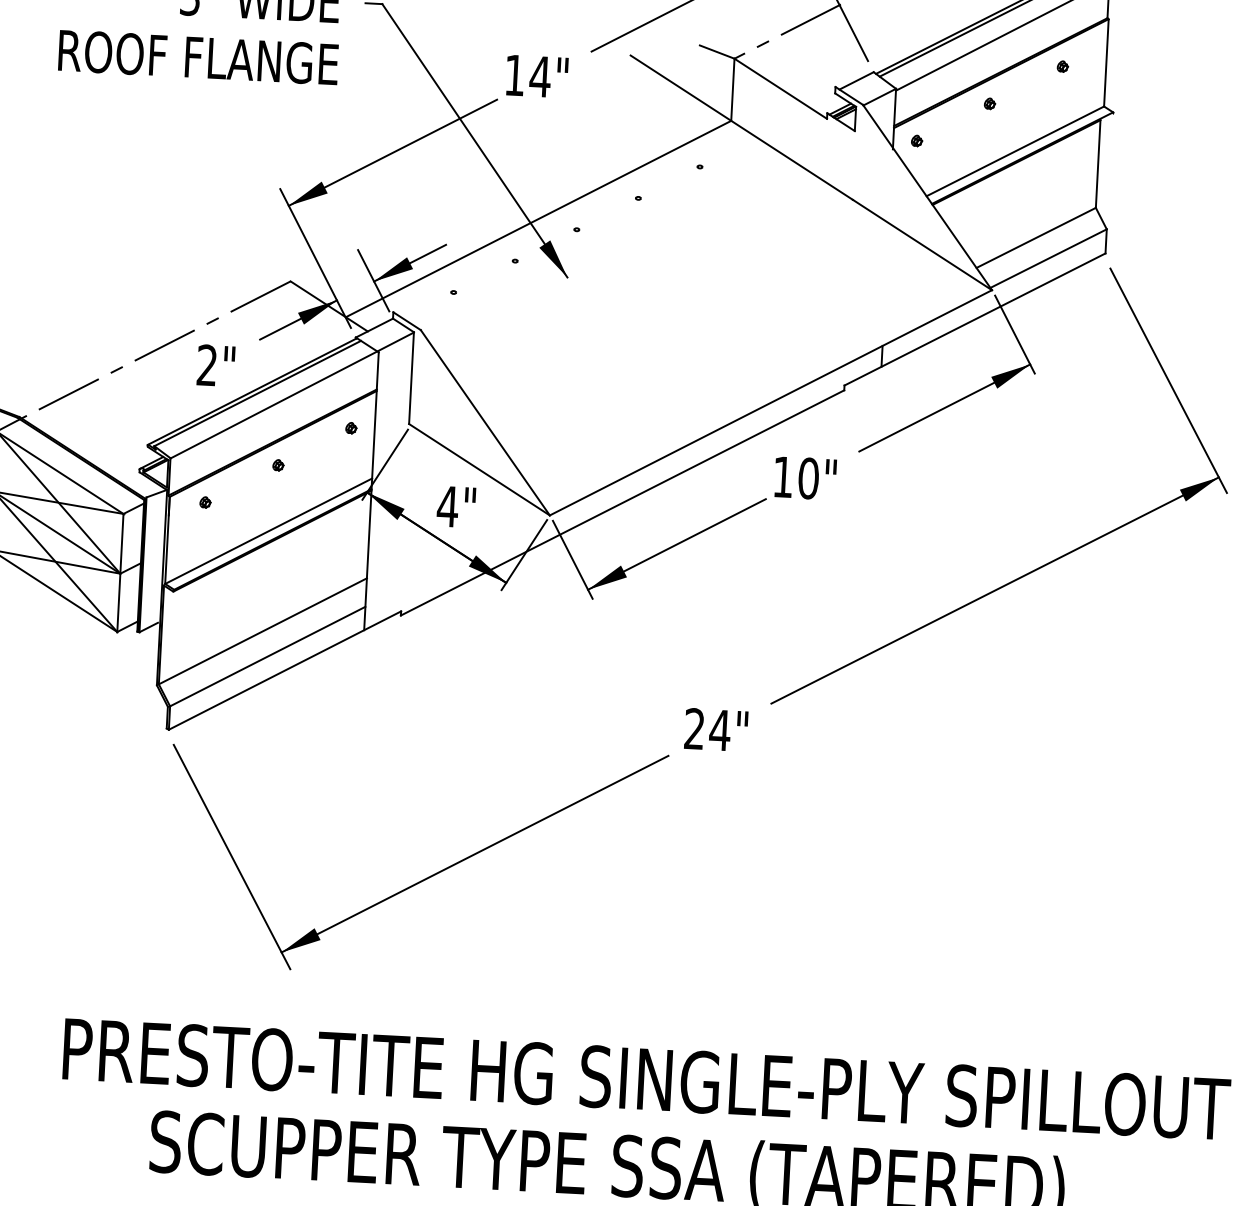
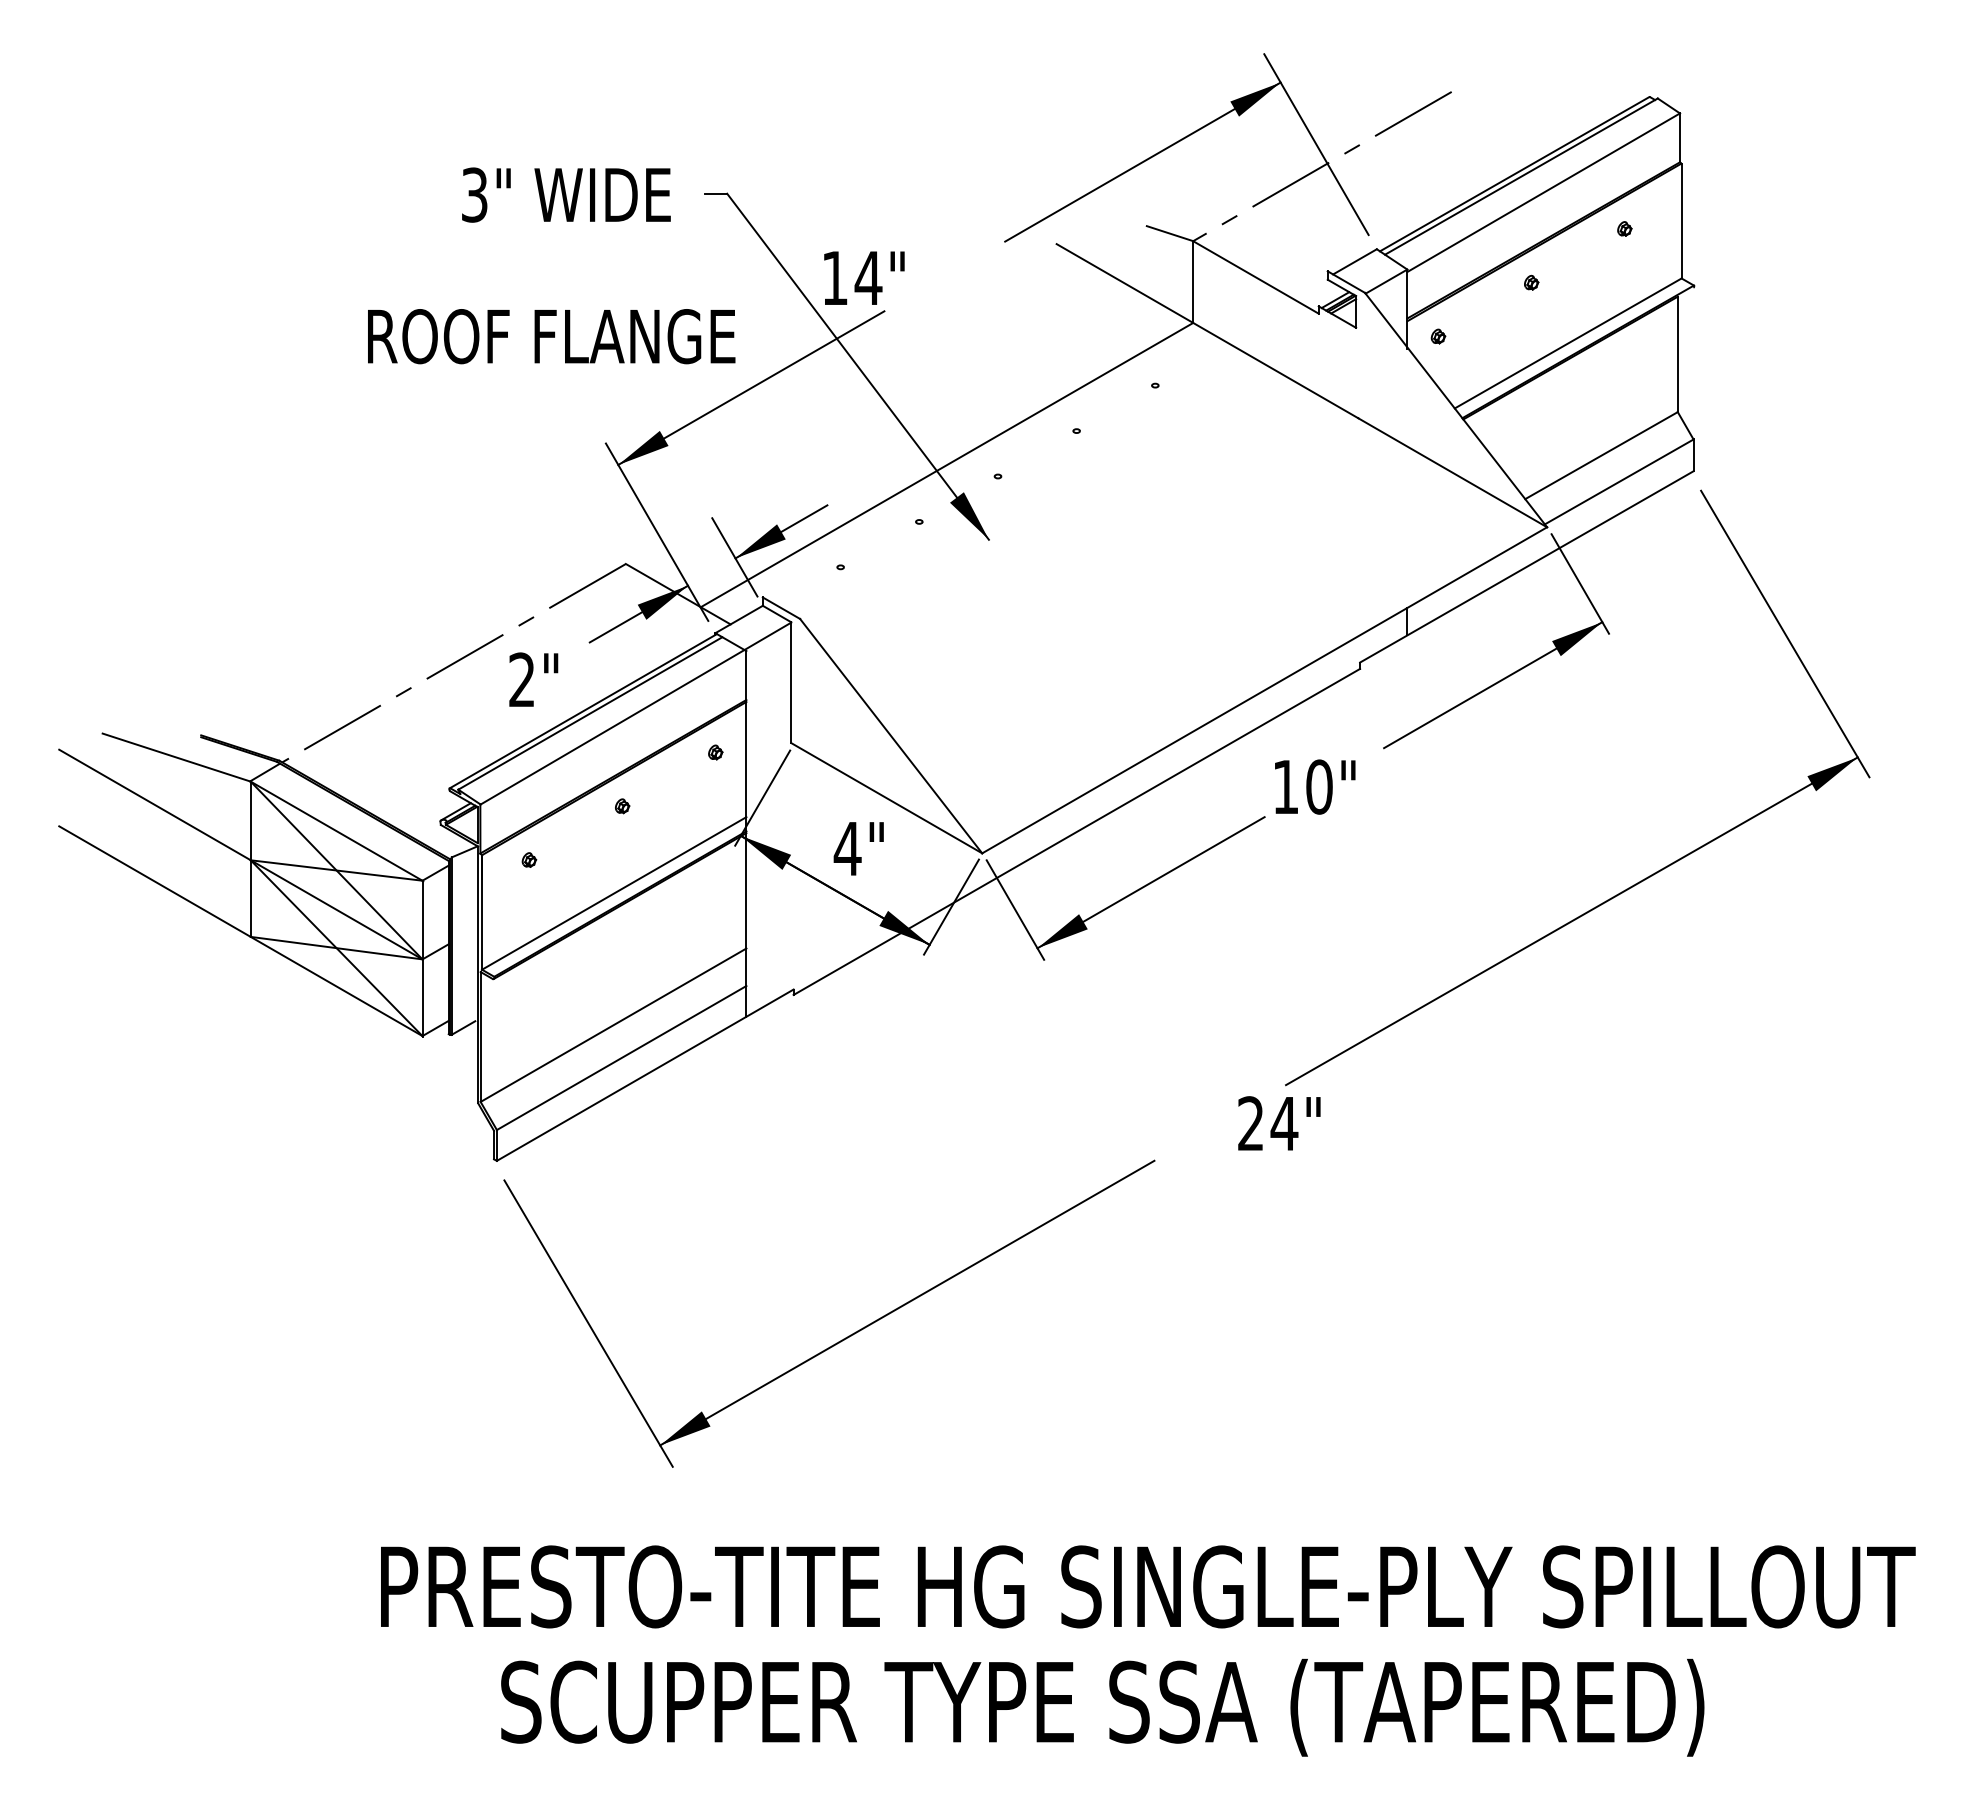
text: (198, 57) -> (551, 336), moved
text: (537, 76) -> (864, 277), moved
text: (716, 729) -> (1279, 1123), moved

